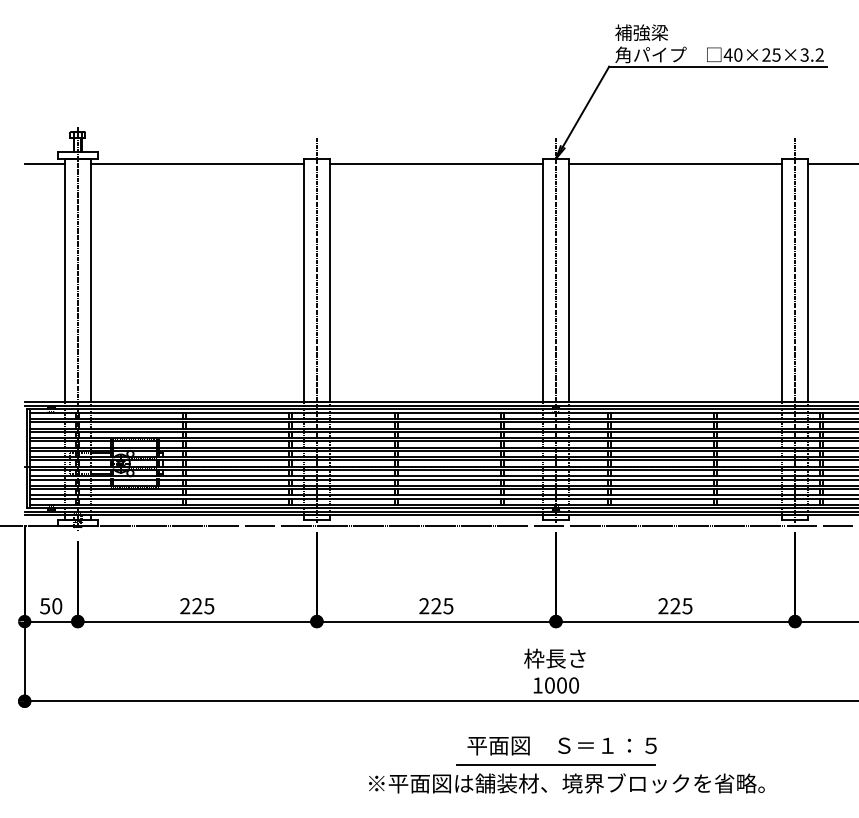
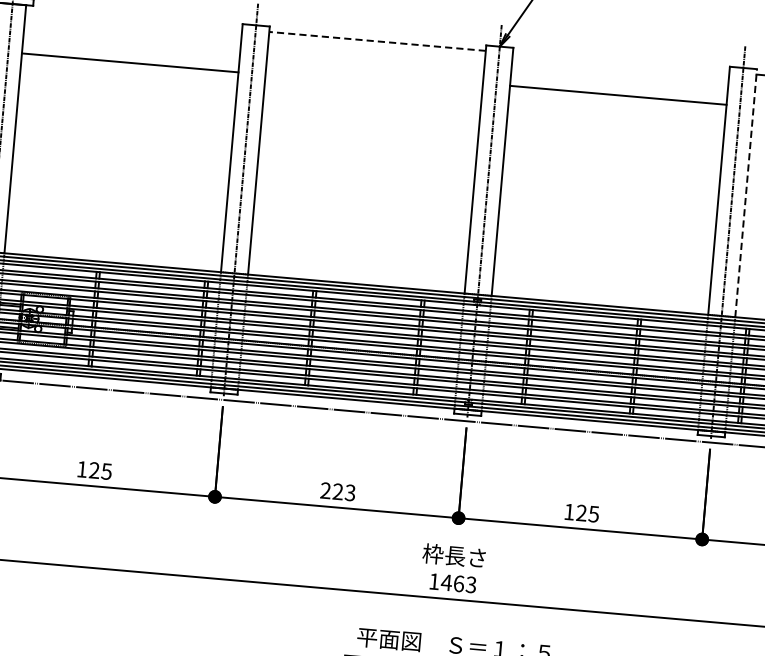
line: (197, 164) -> (130, 63), moved
line: (435, 164) -> (376, 41), solid -> dashed
line: (675, 164) -> (618, 95), moved
line: (808, 280) -> (746, 193), solid -> dashed
text: (448, 605) -> (350, 492), 225 -> 223
text: (185, 606) -> (82, 469), 225 -> 125
text: (663, 606) -> (569, 512), 225 -> 125
text: (561, 685) -> (458, 583), 1000 -> 1463

